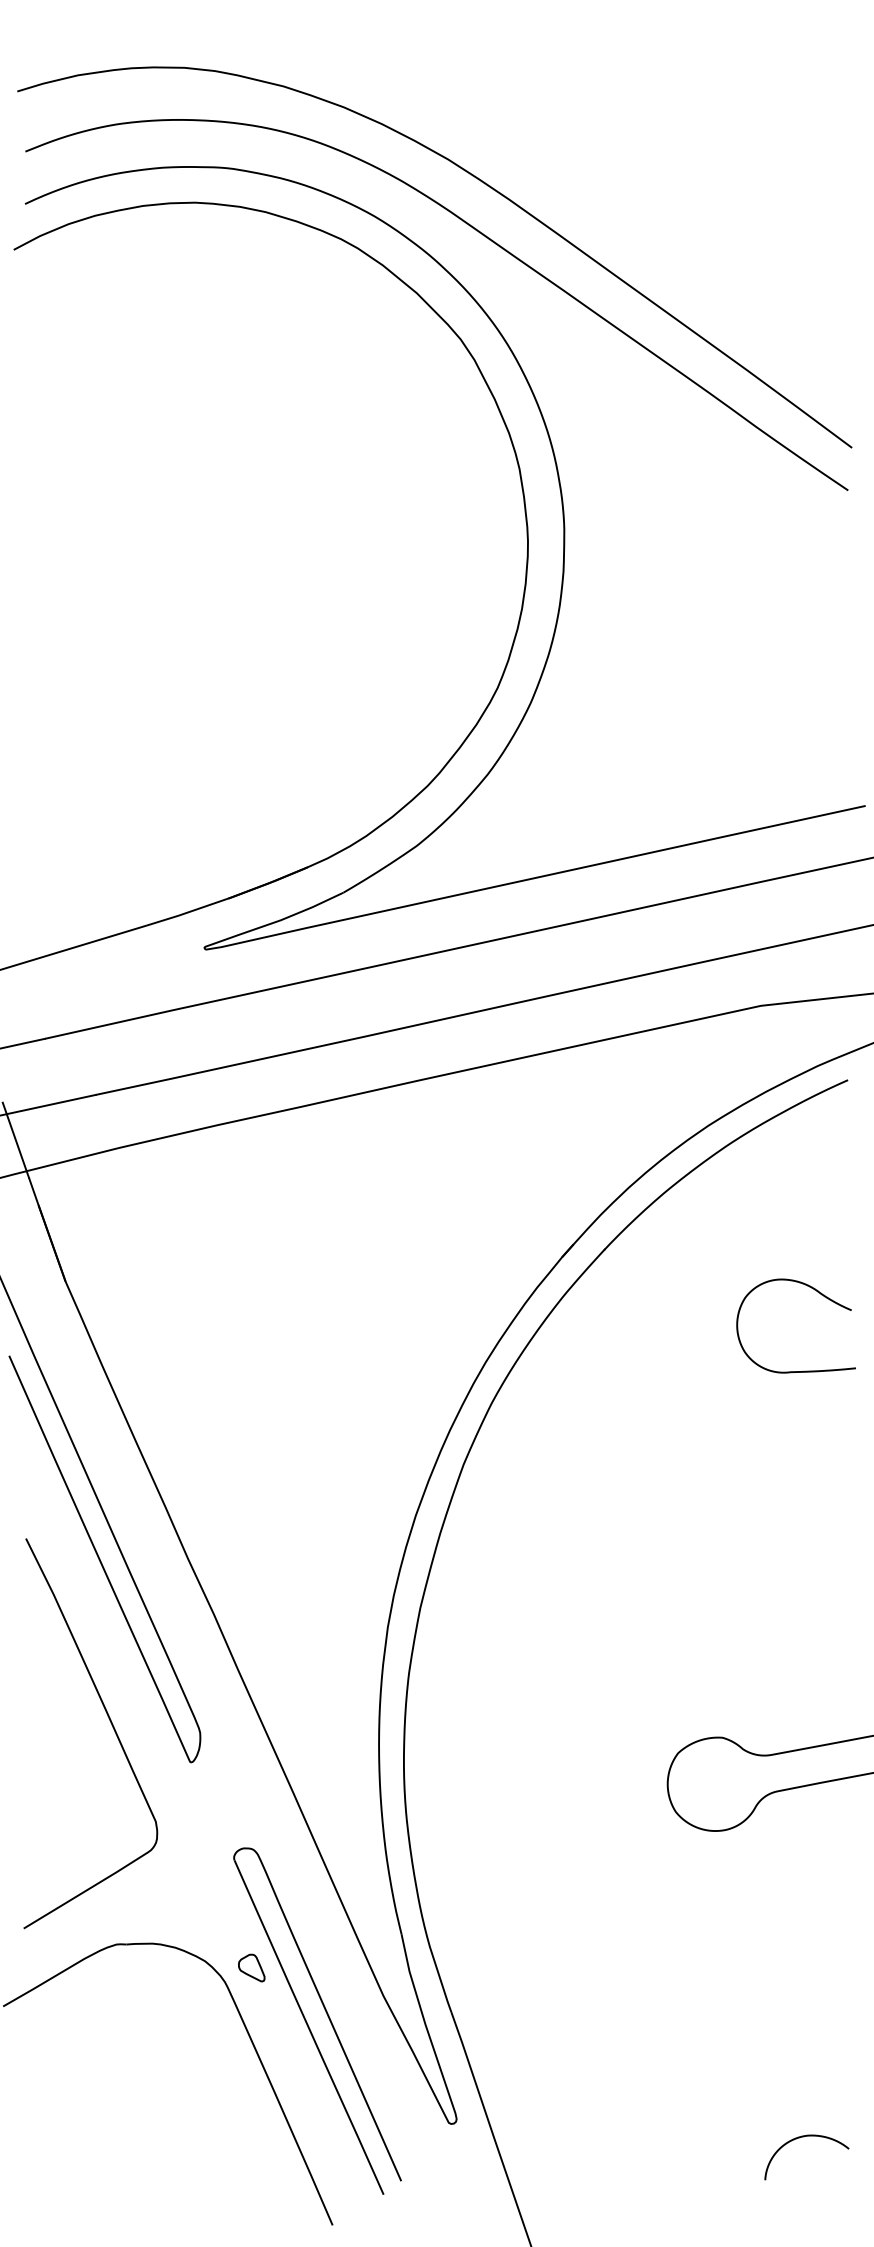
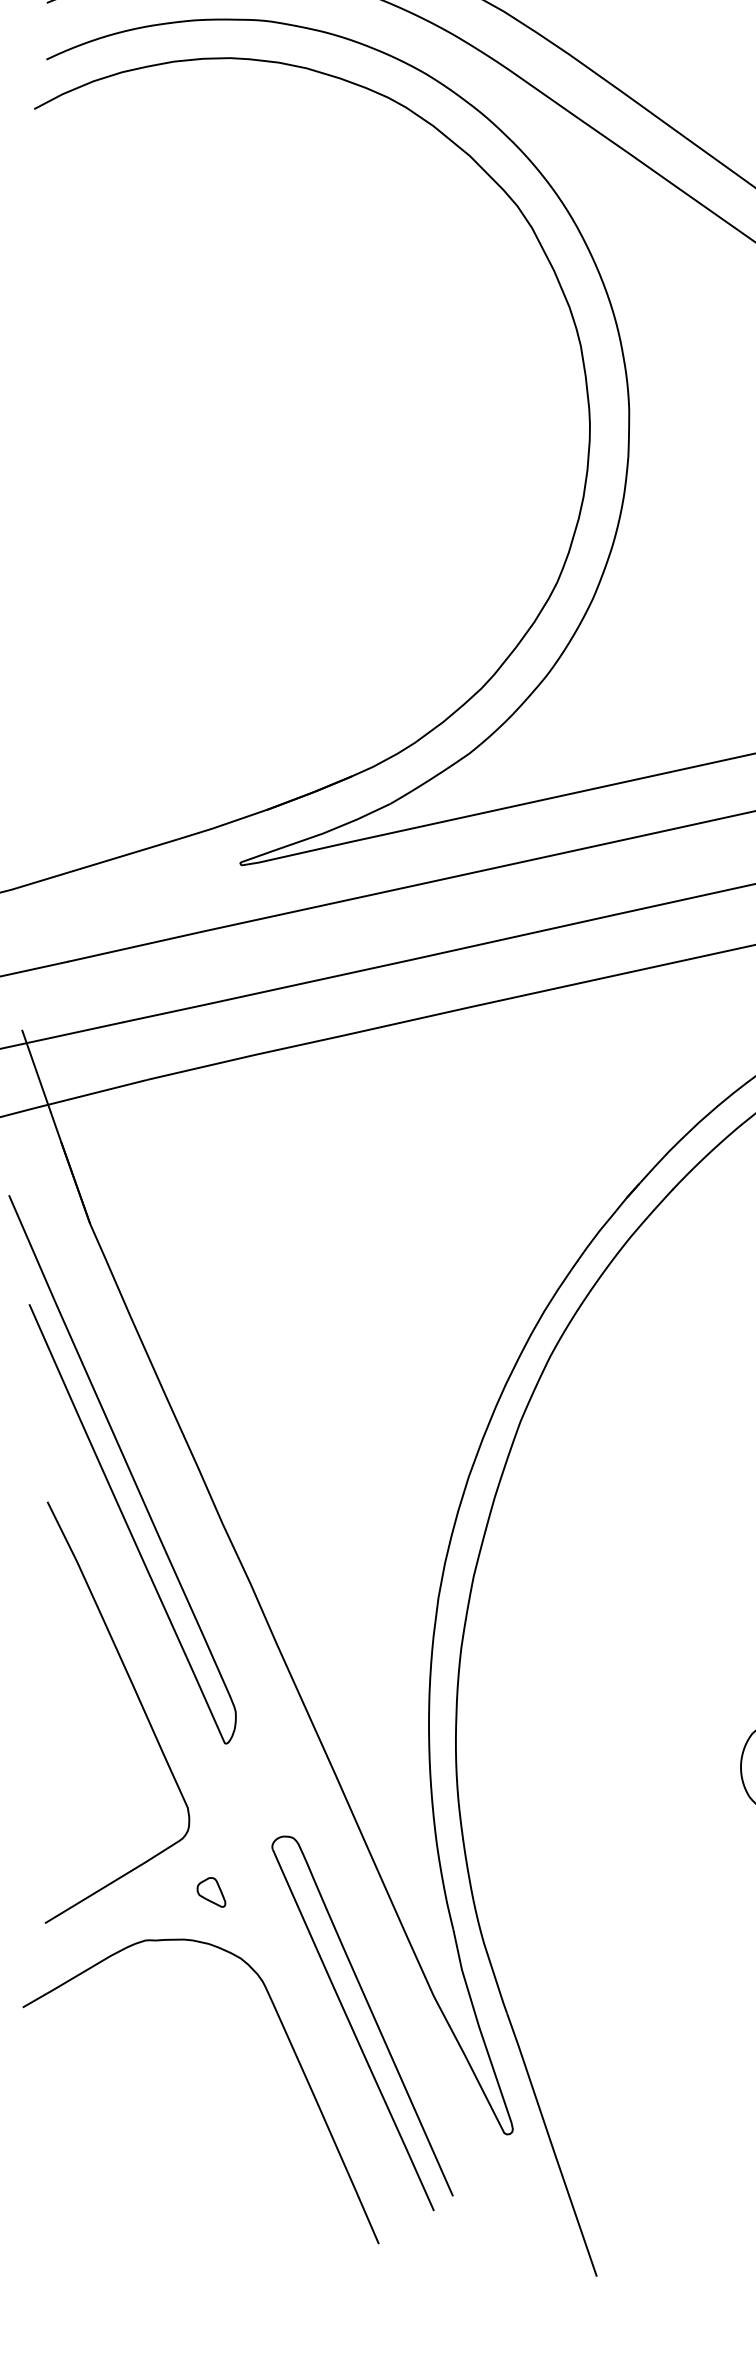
part: (251, 1967) -> (211, 1891), moved

